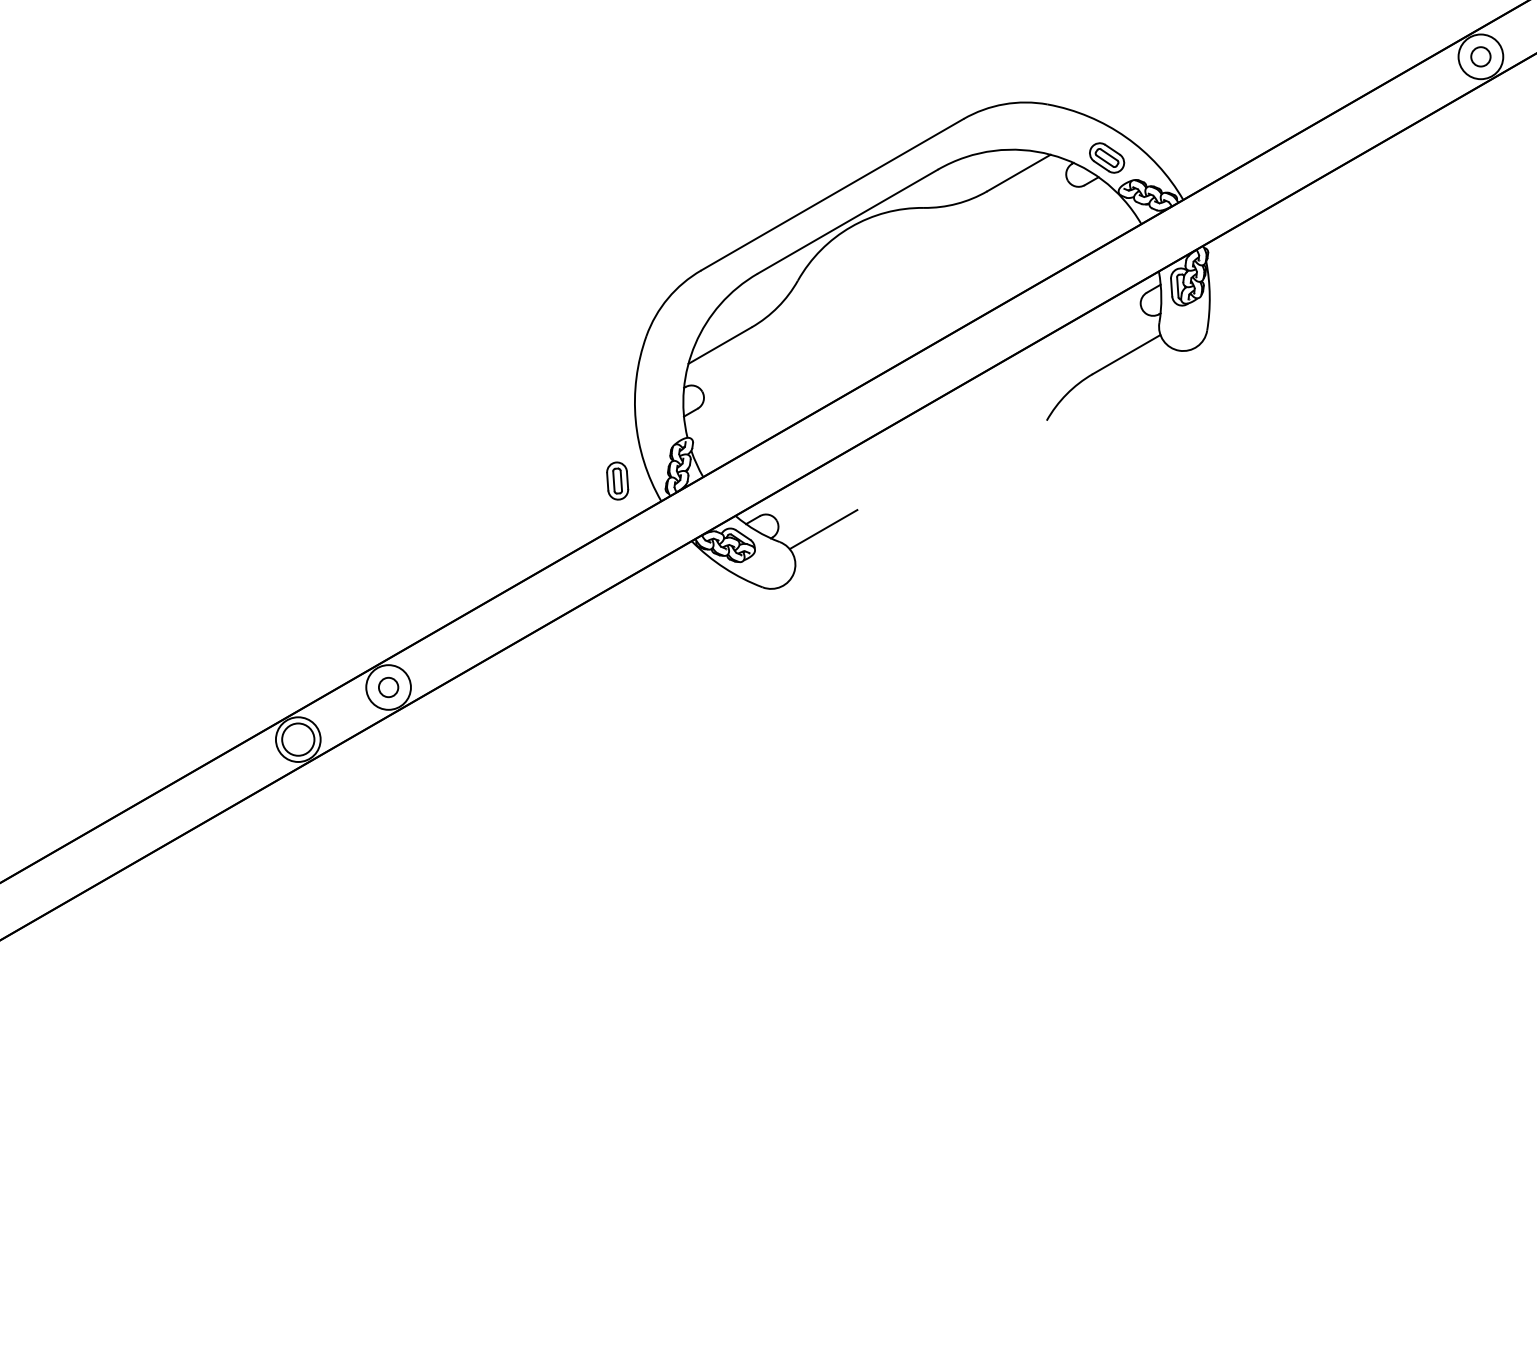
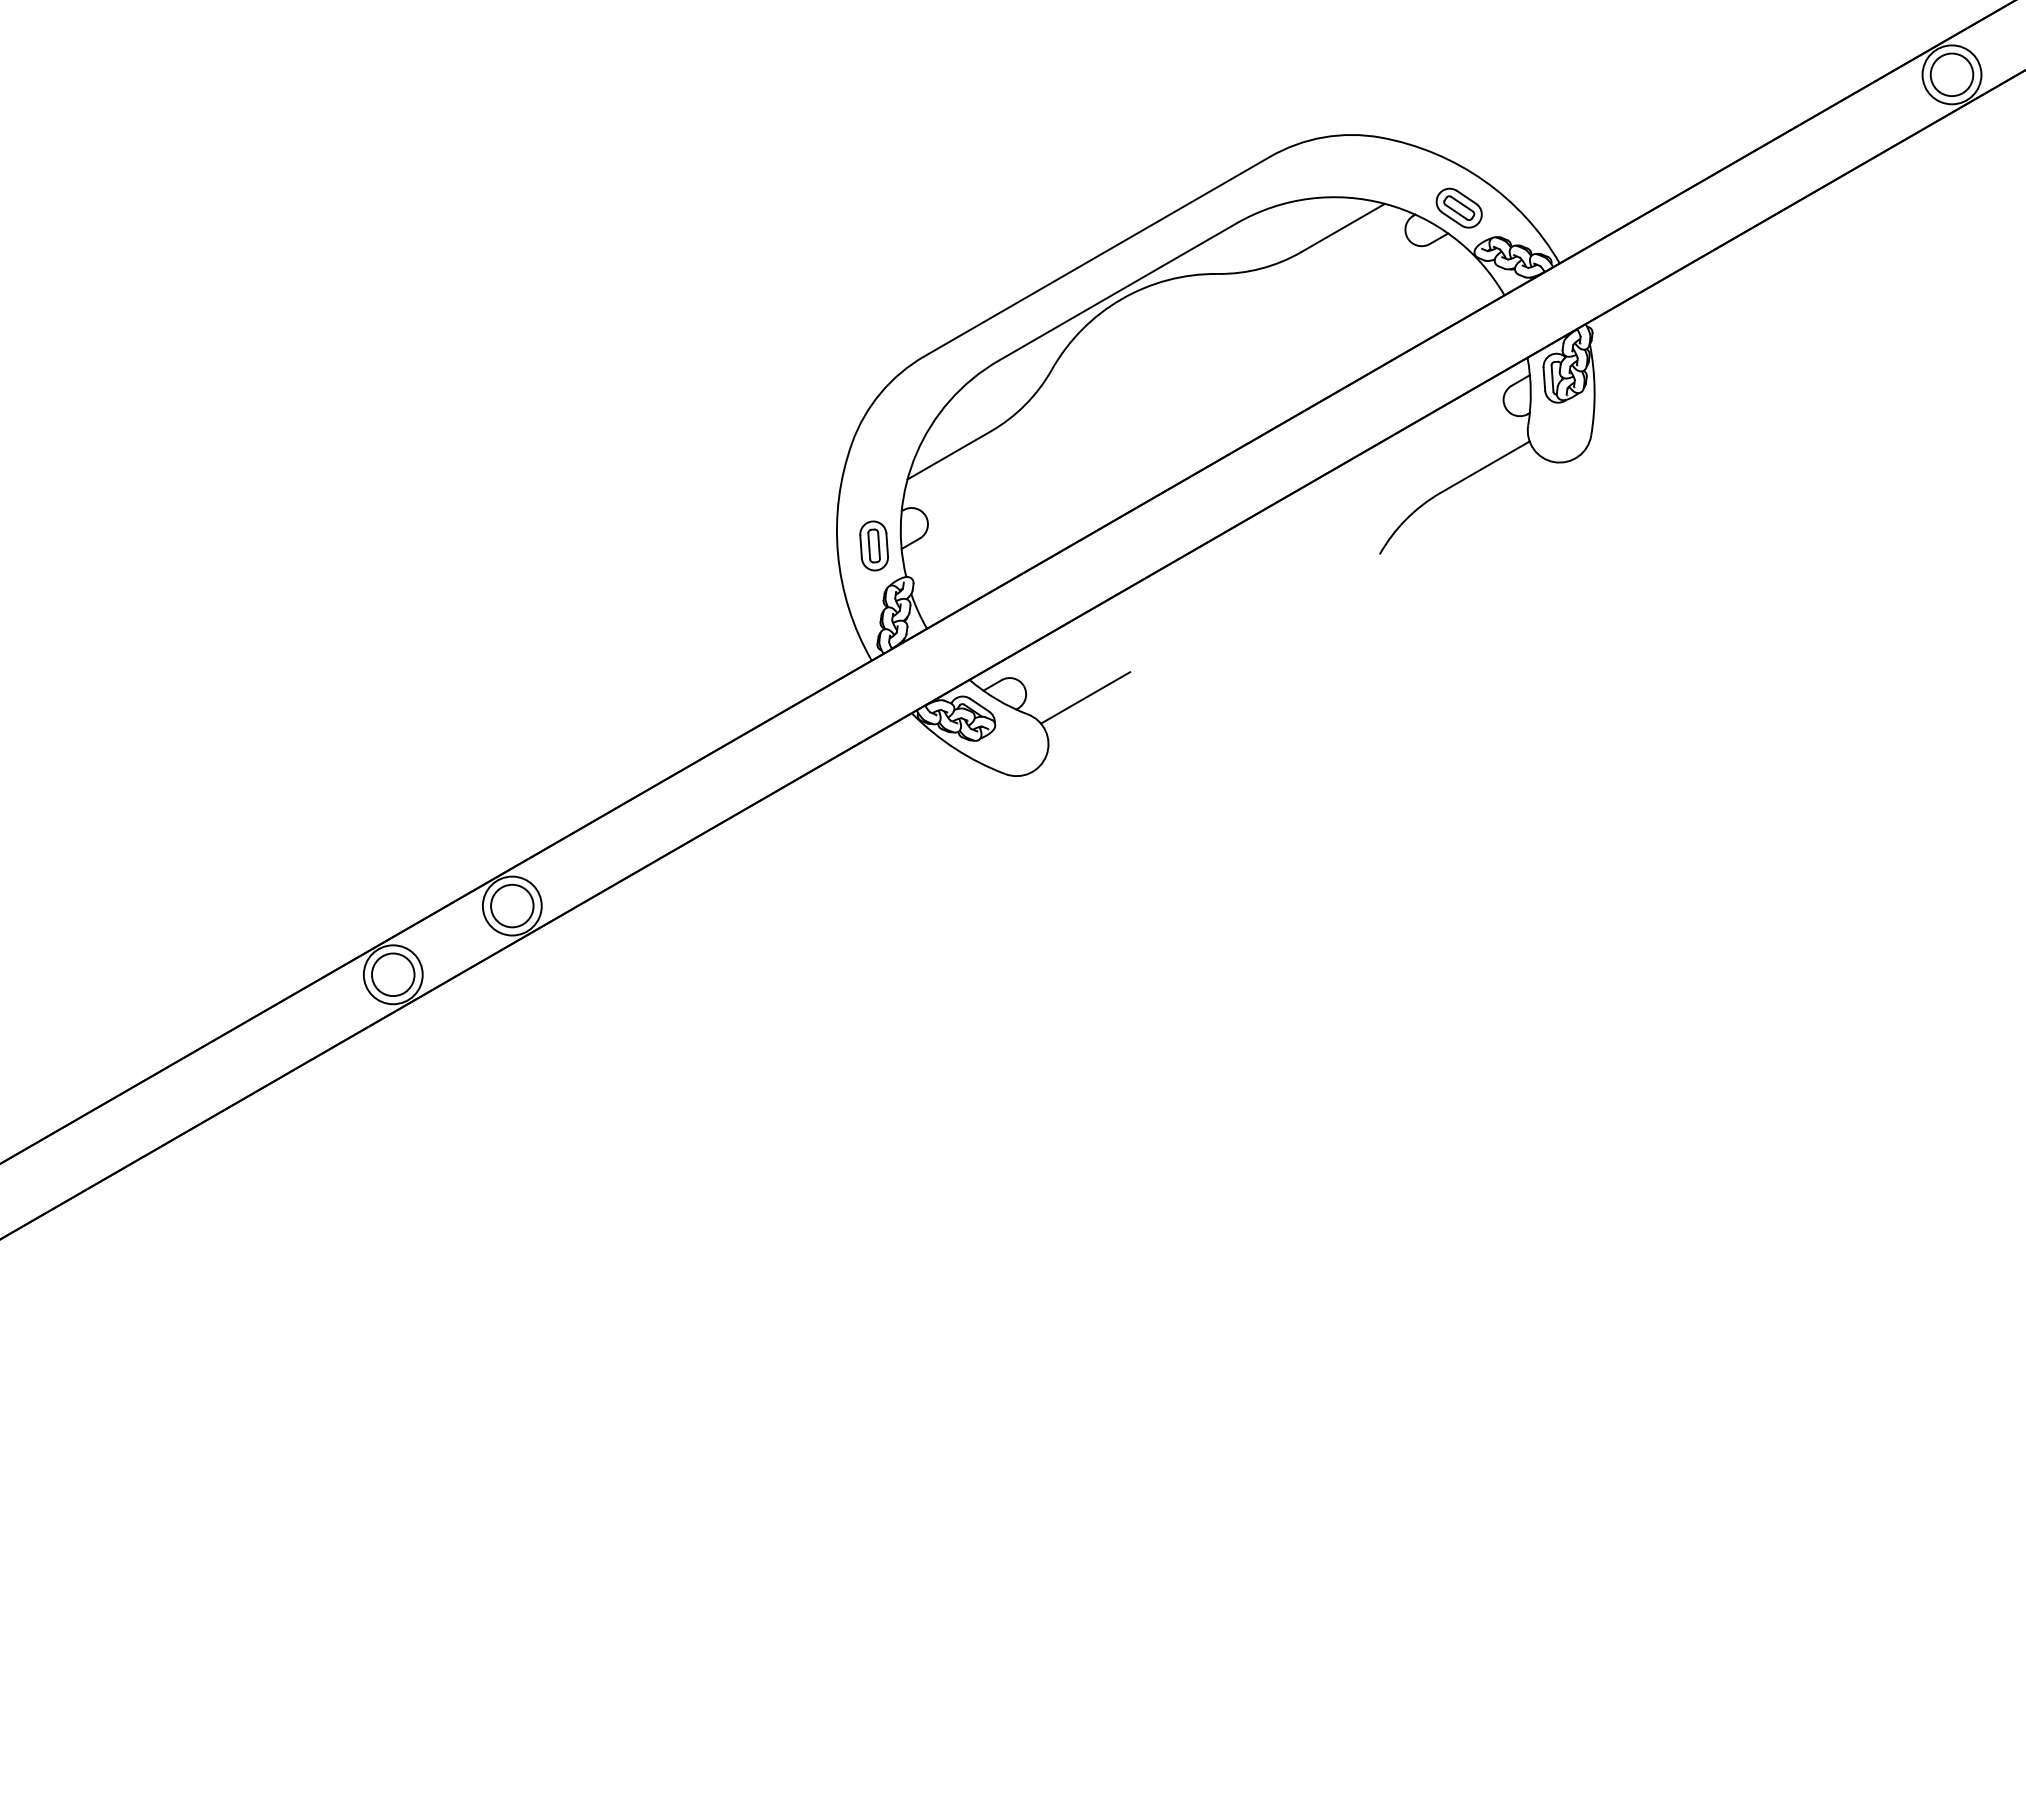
circle: (1480, 56) -> (1951, 74), size x1.67
part: (617, 480) -> (873, 545), moved
circle: (388, 687) -> (512, 905), size x1.67

